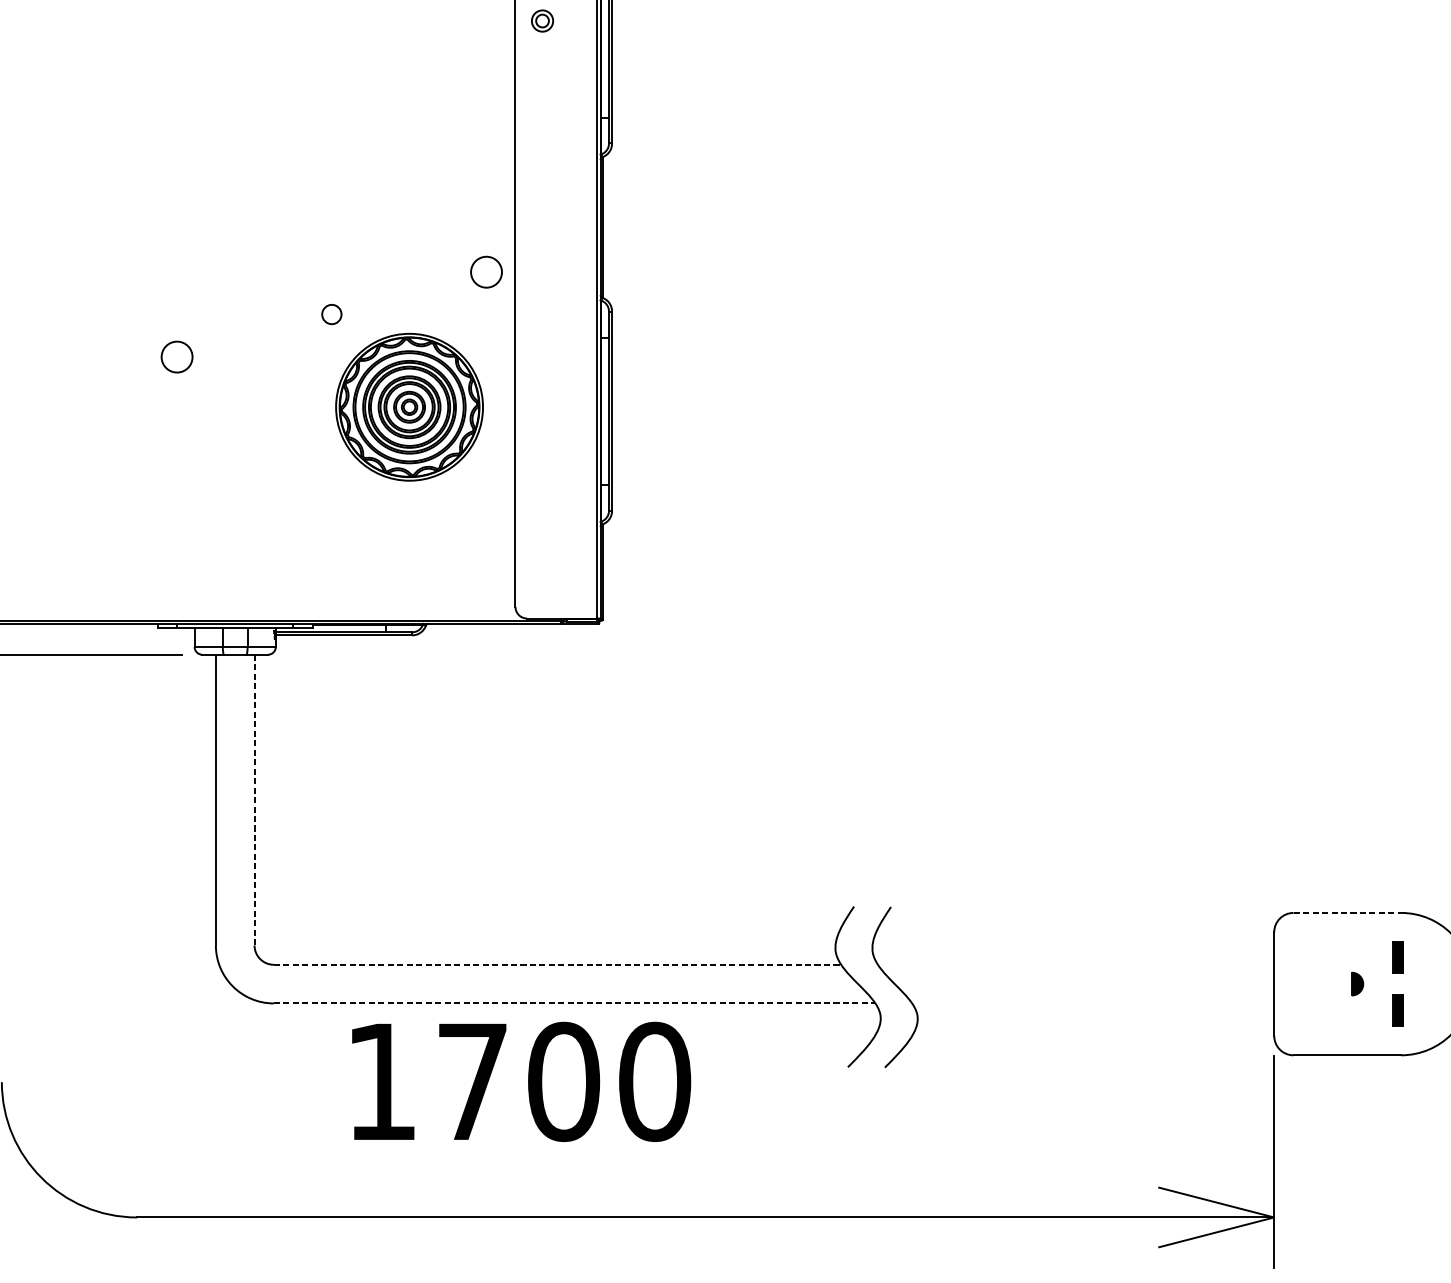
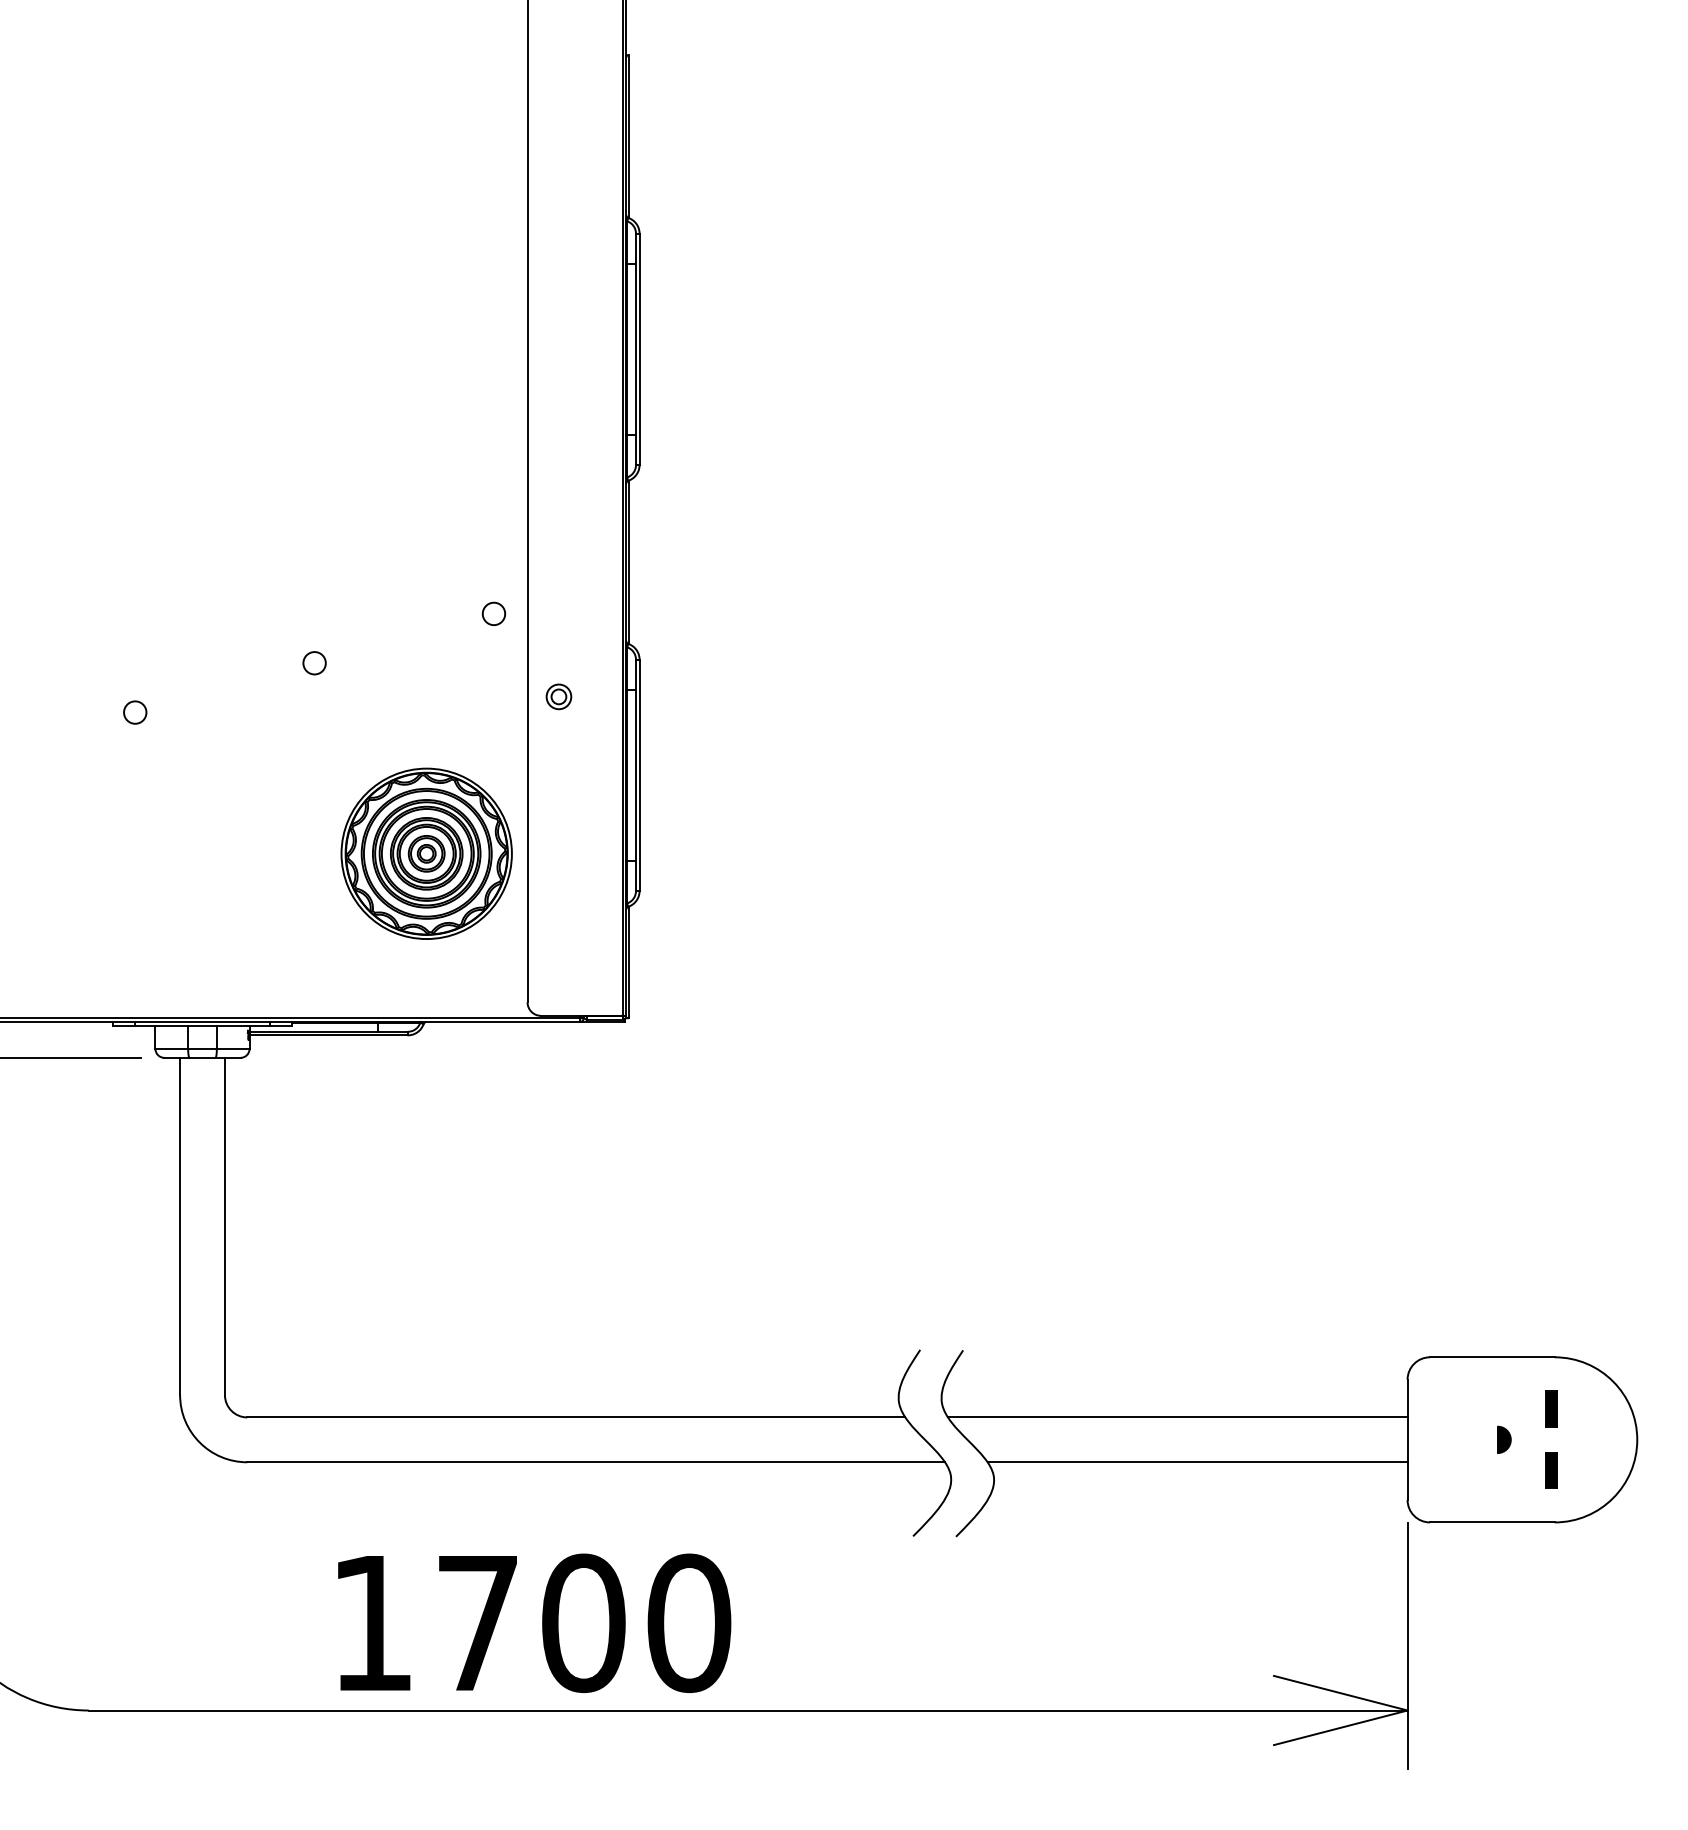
part: (542, 20) -> (558, 696), moved
circle: (486, 271) -> (493, 613), size x0.62
circle: (177, 356) -> (135, 712), size x0.62
part: (409, 406) -> (426, 853), moved
line: (254, 800) -> (224, 1226), dashed -> solid
line: (1347, 913) -> (1492, 1357), dashed -> solid
line: (557, 964) -> (576, 1417), dashed -> solid
line: (1075, 964) -> (1177, 1417), added
line: (574, 1003) -> (596, 1462), dashed -> solid
line: (1093, 1003) -> (1197, 1462), added
text: (521, 1081) -> (534, 1622), moved

